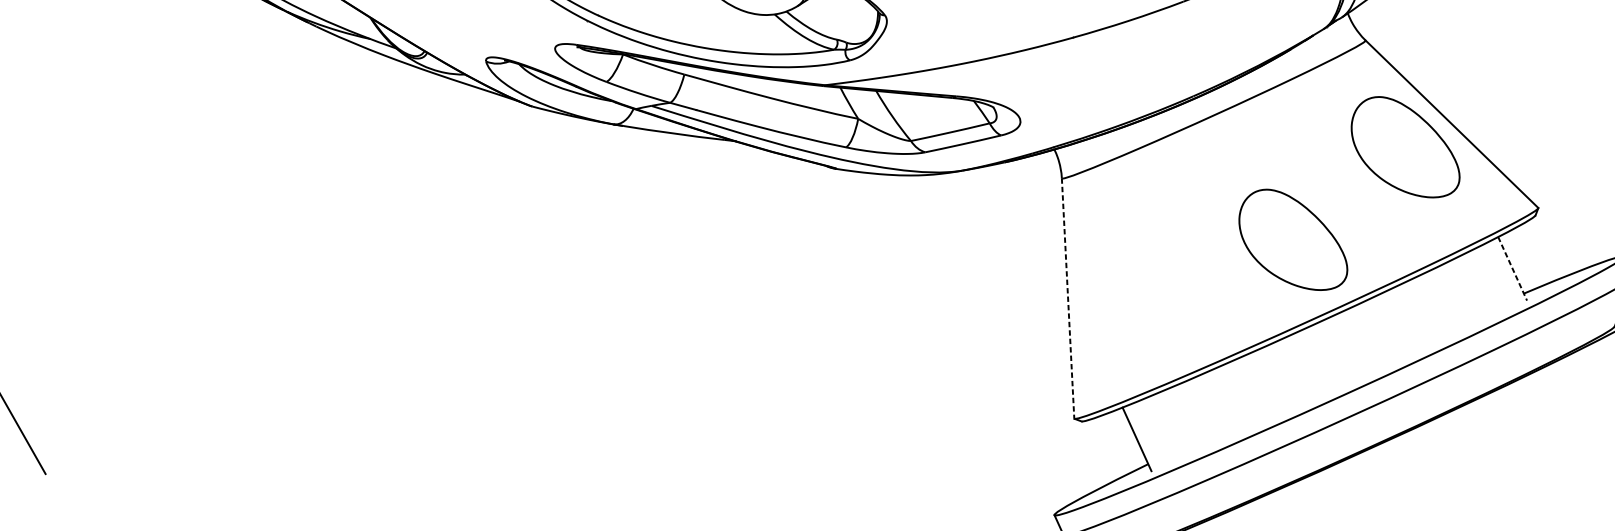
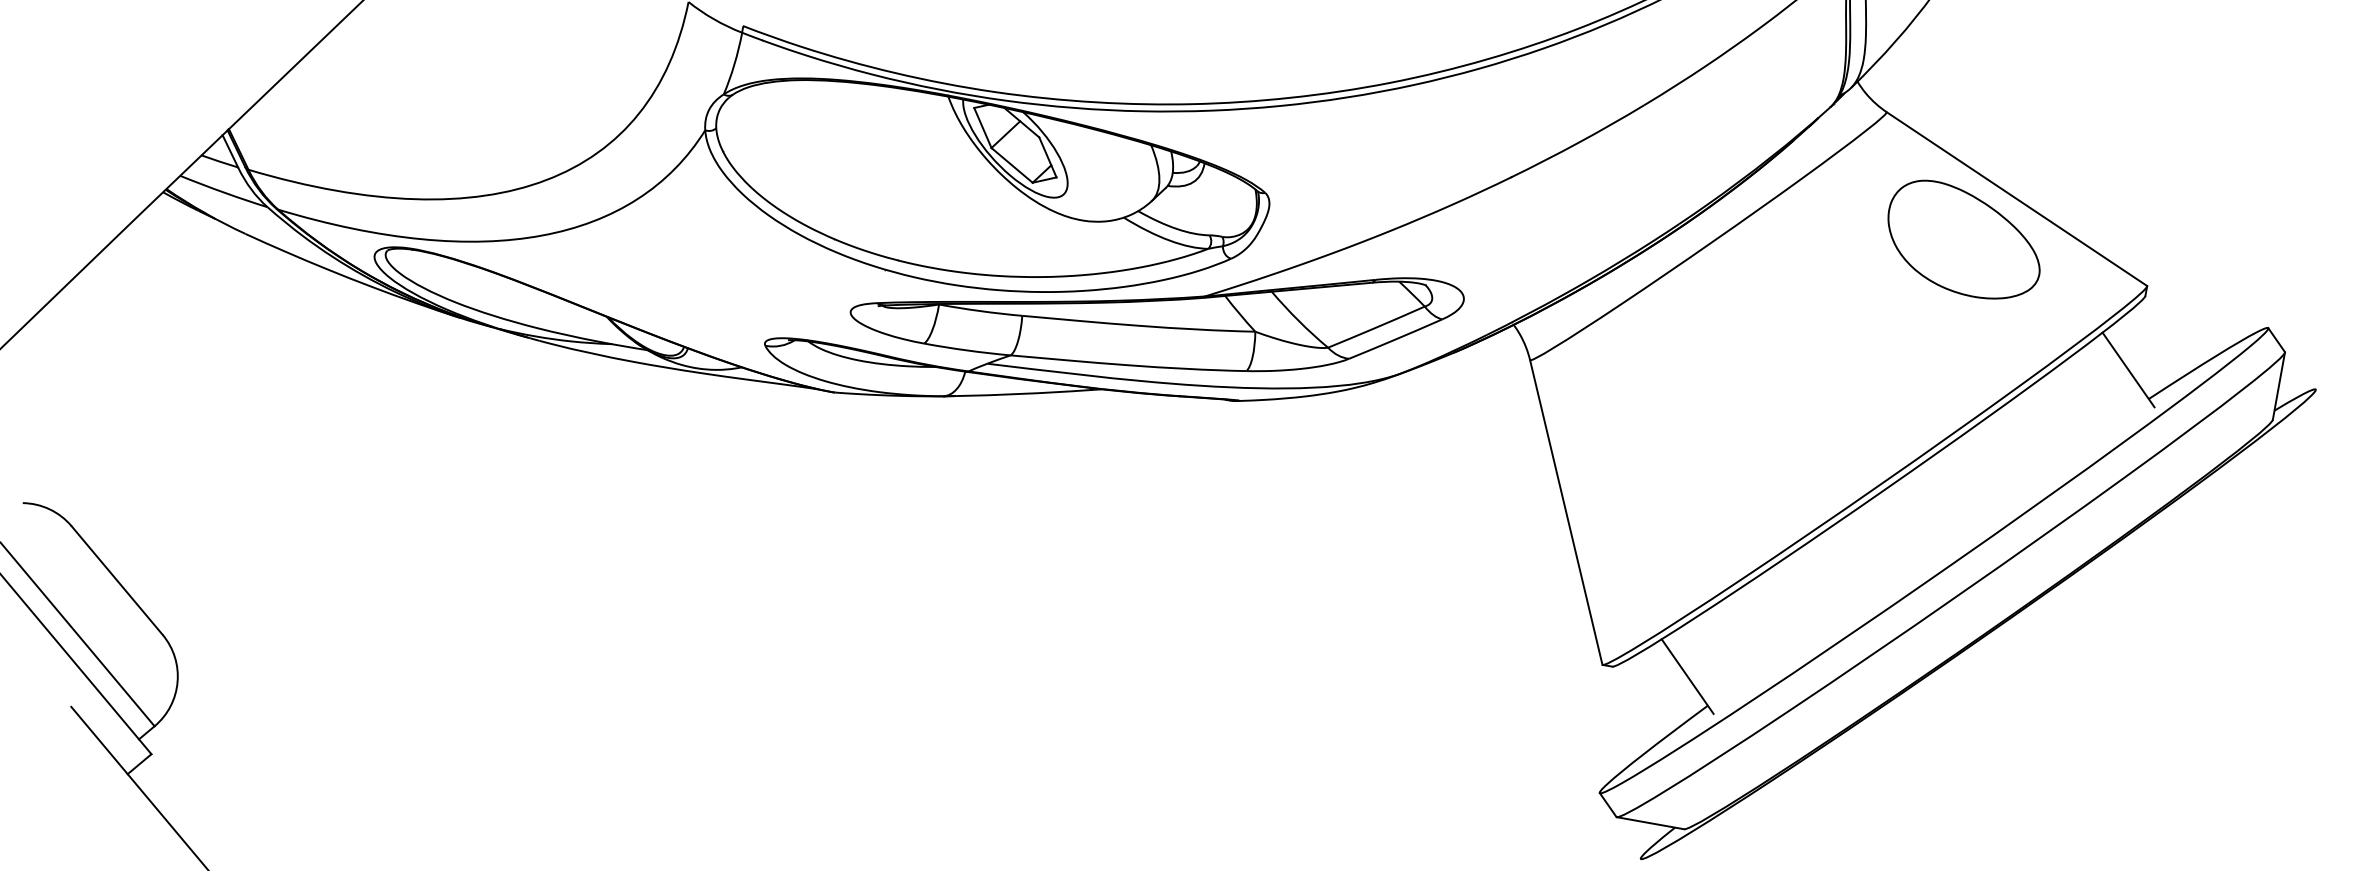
part: (1293, 240) -> (1841, 384), removed
line: (1512, 269) -> (2128, 370), dashed -> solid
line: (1068, 298) -> (1566, 512), dashed -> solid

